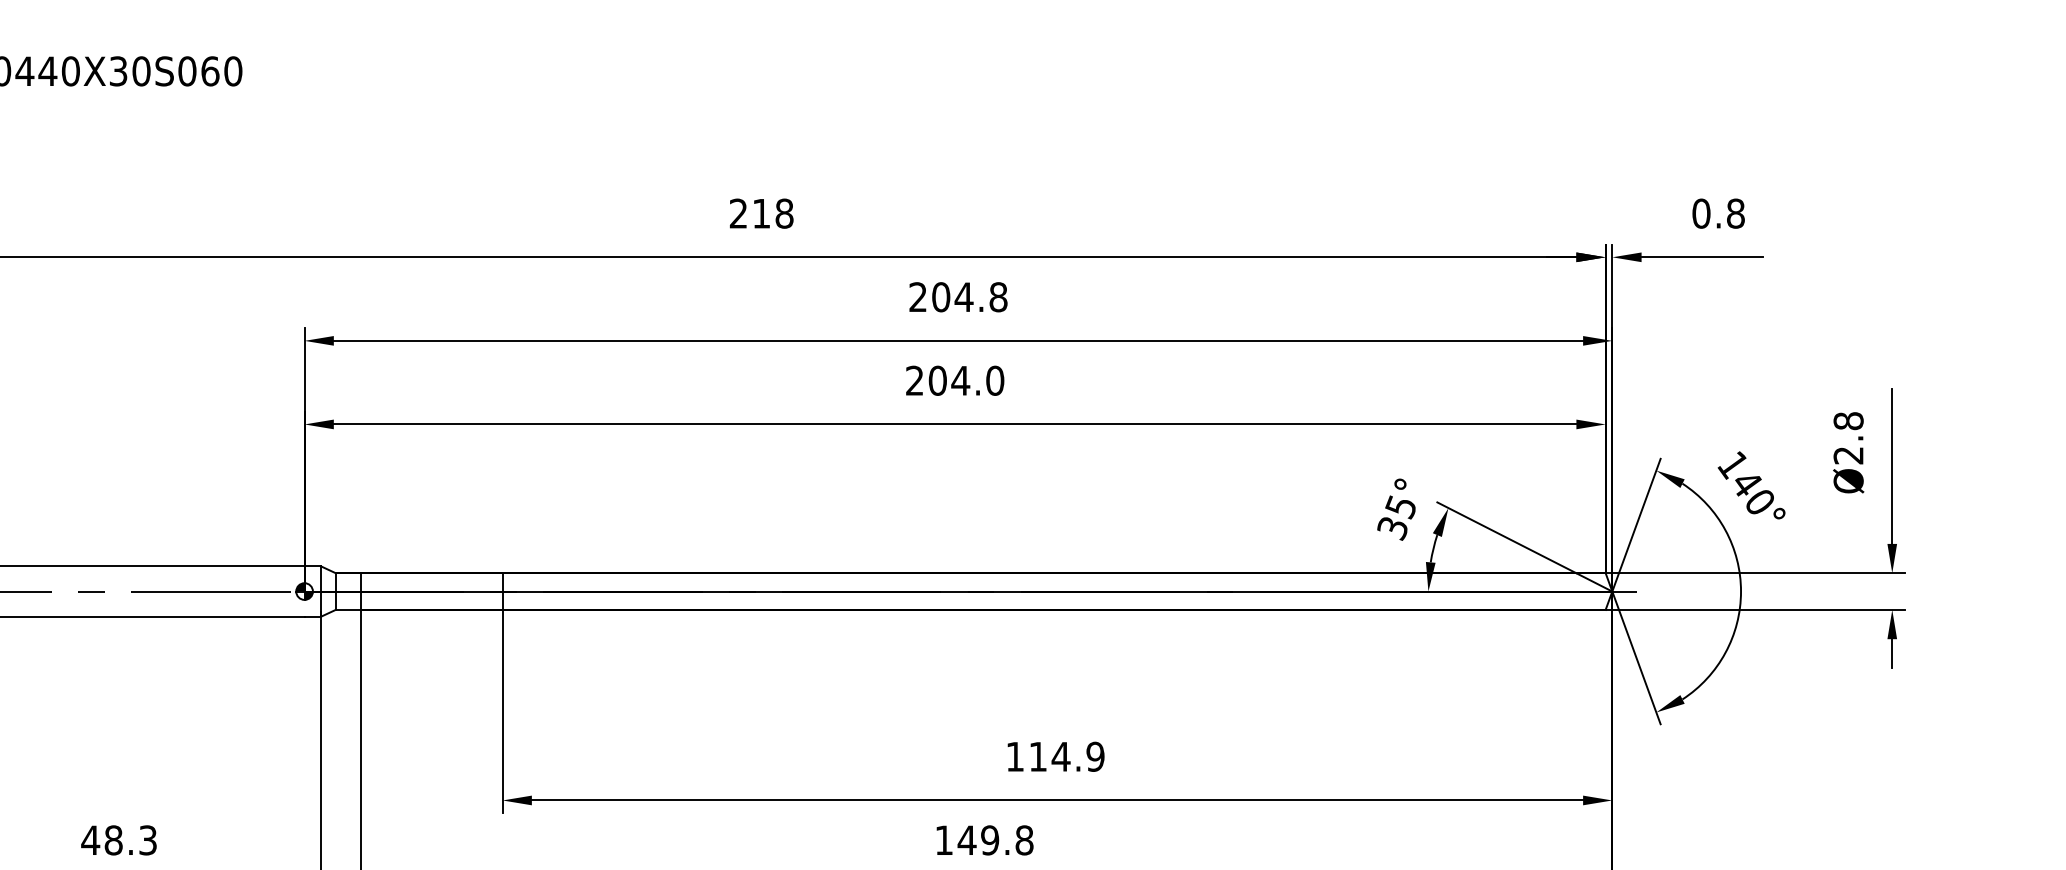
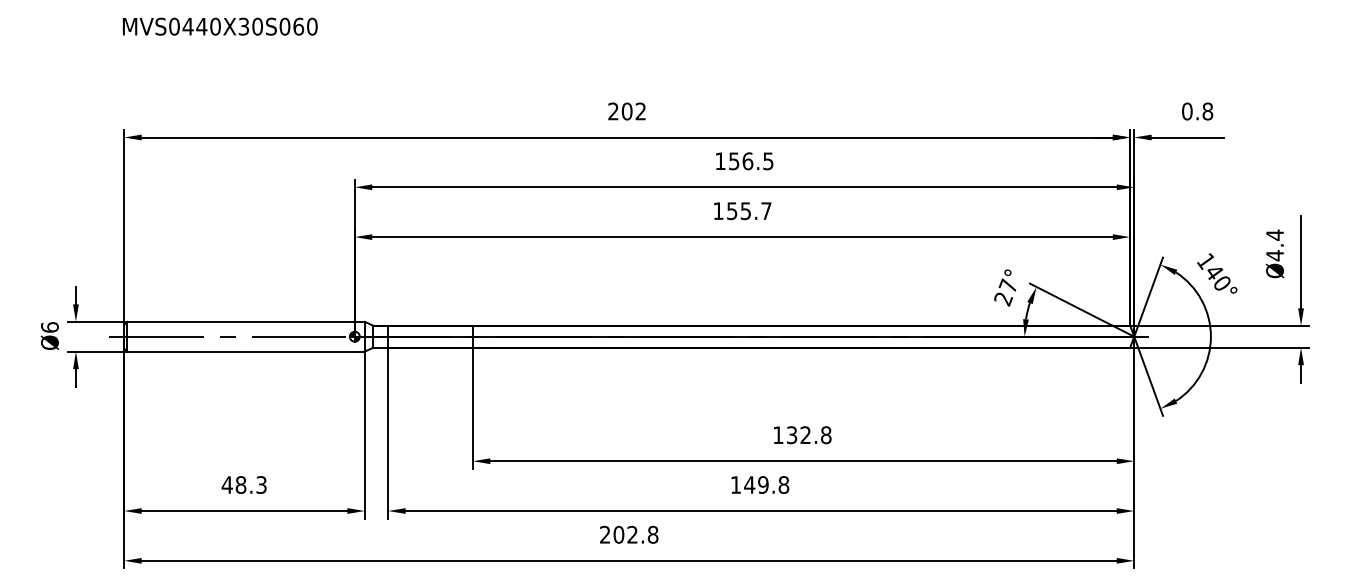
text: (772, 213) -> (633, 111), 218 -> 202
text: (958, 297) -> (744, 161), 204.8 -> 156.5
text: (955, 381) -> (742, 211), 204.0 -> 155.7
text: (1849, 438) -> (1275, 245), Ø2.8 -> Ø4.4
text: (1396, 517) -> (1005, 292), 35° -> 27°
text: (1065, 757) -> (808, 435), 114.9 -> 132.8

